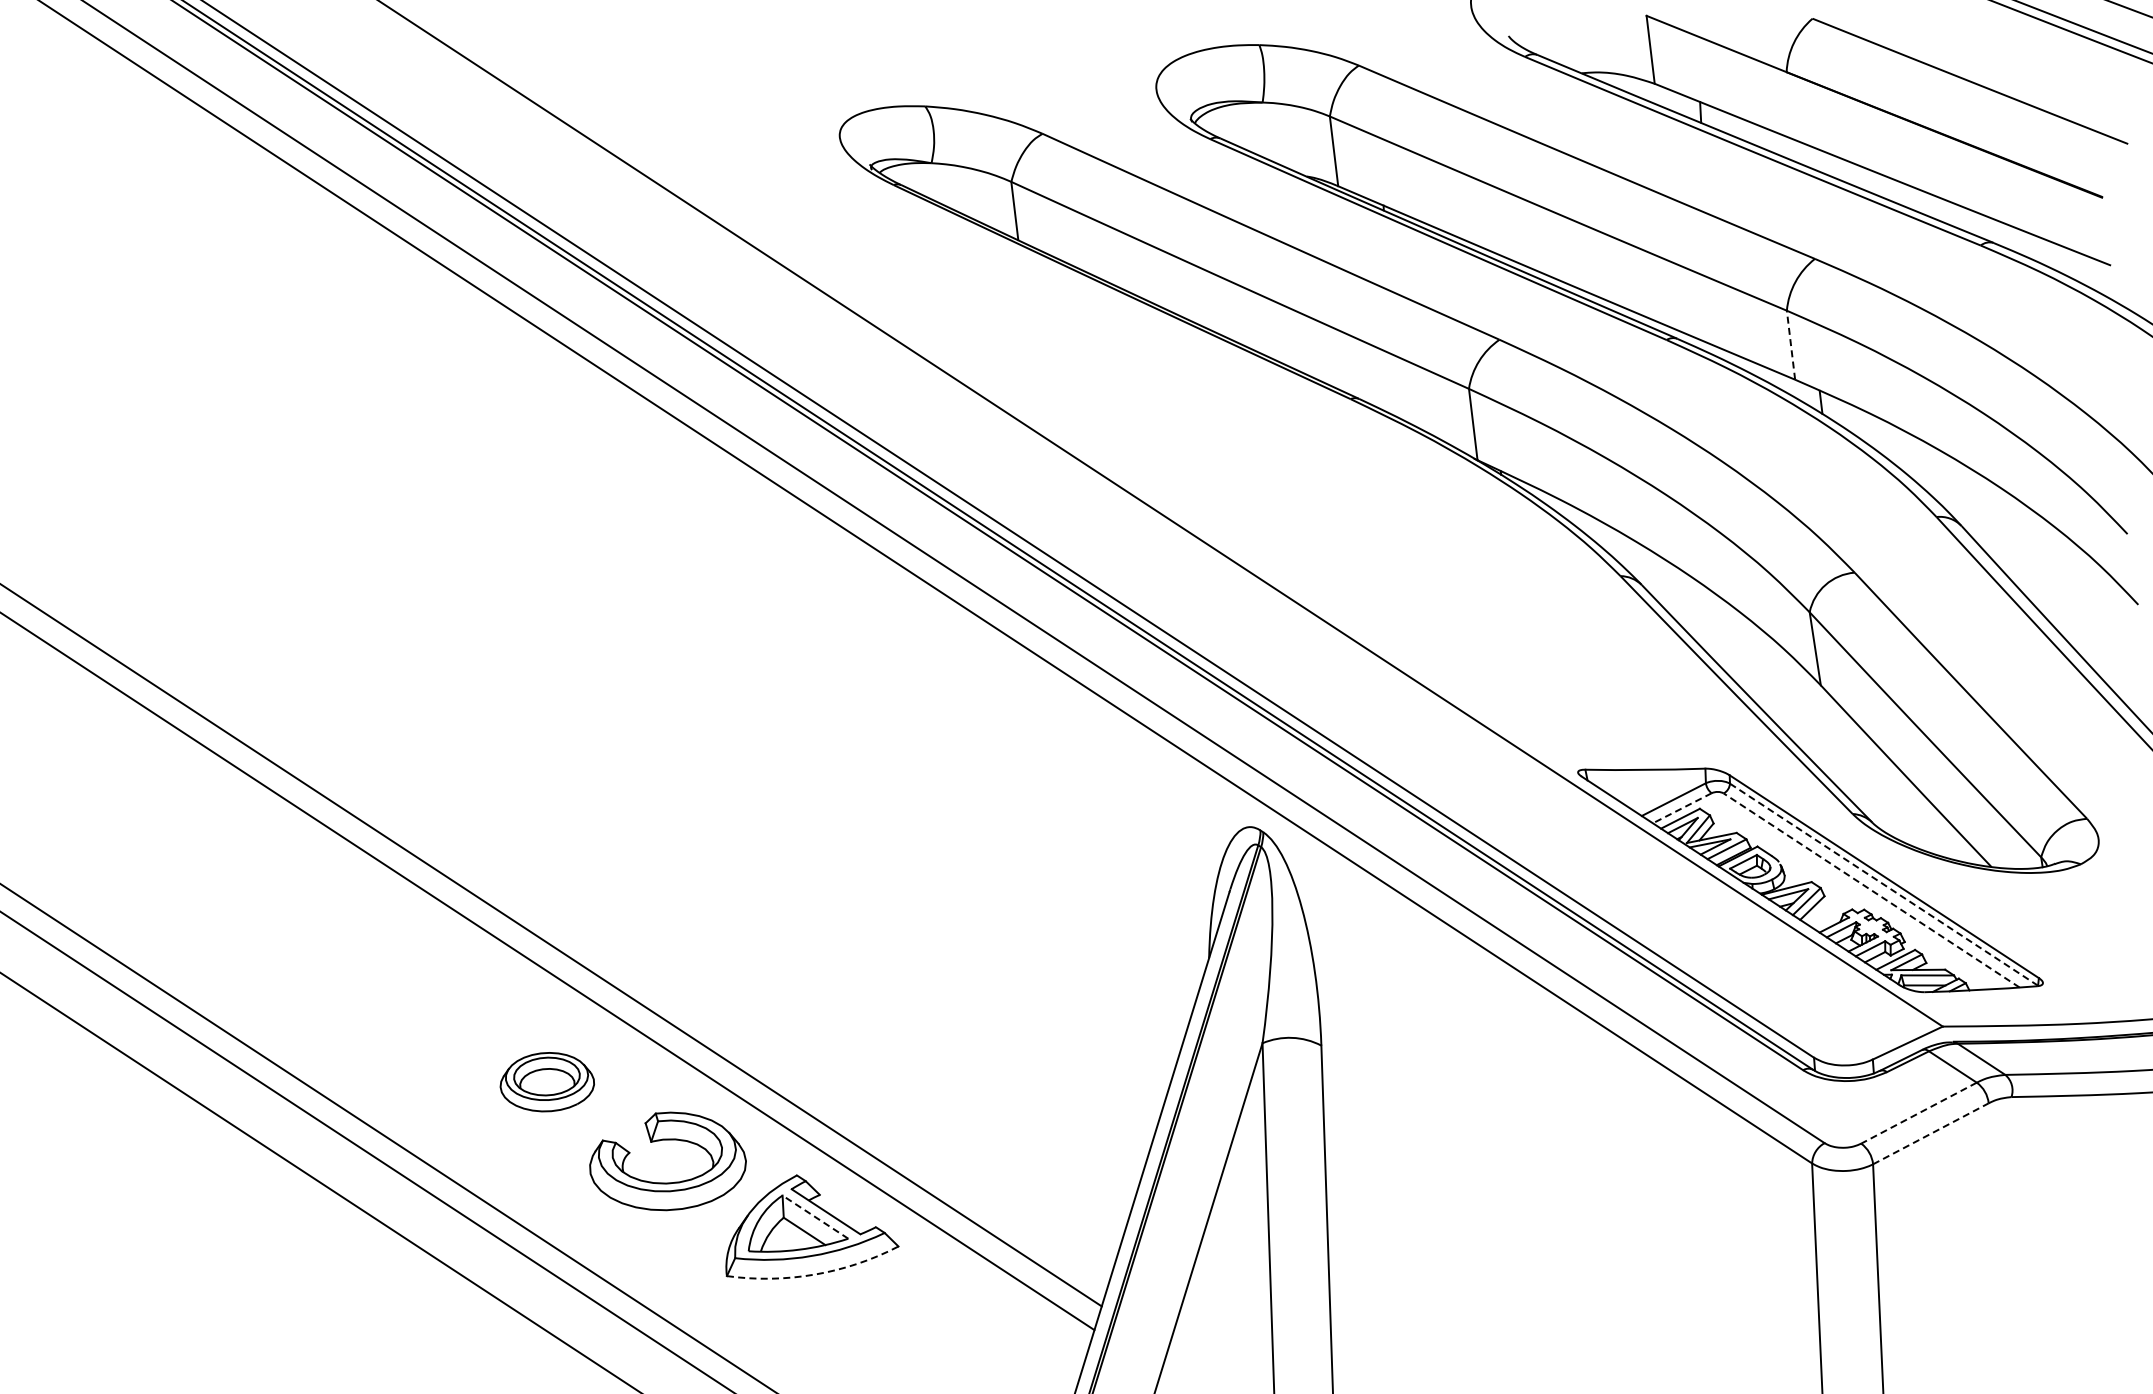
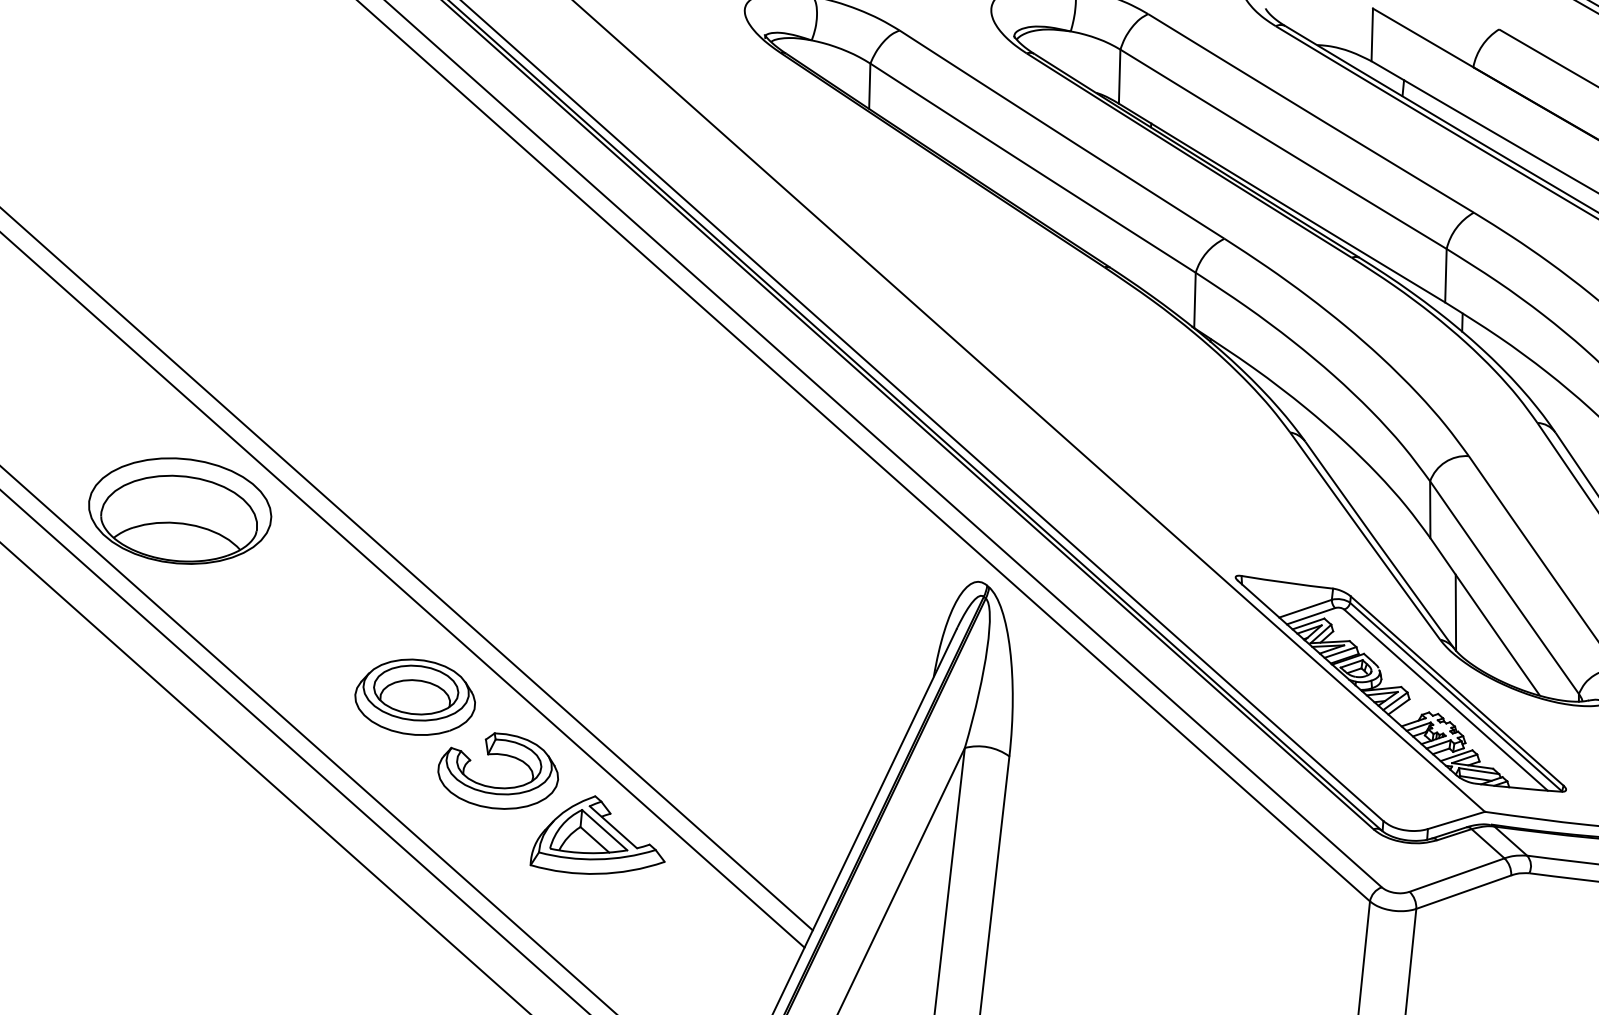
line: (1791, 345) -> (1446, 276), dashed -> solid
line: (1867, 776) -> (1455, 612), added
line: (1681, 808) -> (1310, 616), dashed -> solid
line: (1884, 885) -> (1456, 697), dashed -> solid
part: (208, 887) -> (179, 510), added
line: (1871, 890) -> (1445, 700), dashed -> solid
part: (547, 1081) -> (415, 696), size x1.67
line: (1918, 1113) -> (1456, 875), dashed -> solid
line: (1931, 1133) -> (1464, 891), dashed -> solid
line: (815, 1216) -> (604, 829), dashed -> solid
arc: (815, 1274) -> (598, 873), dashed -> solid

